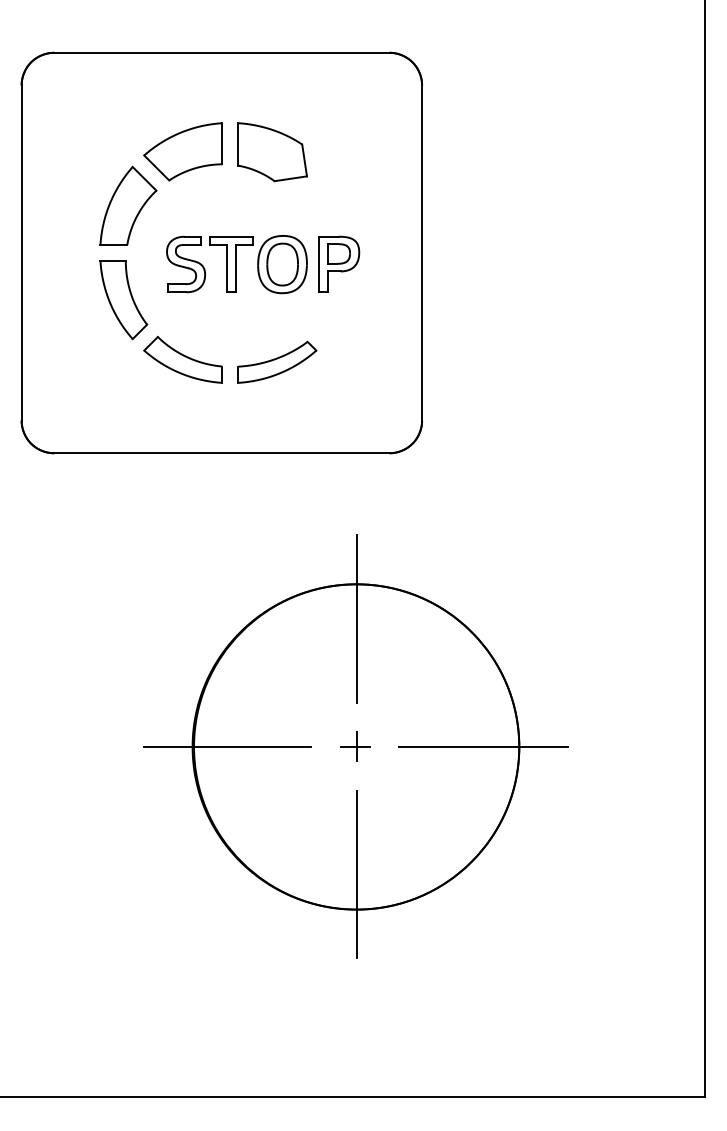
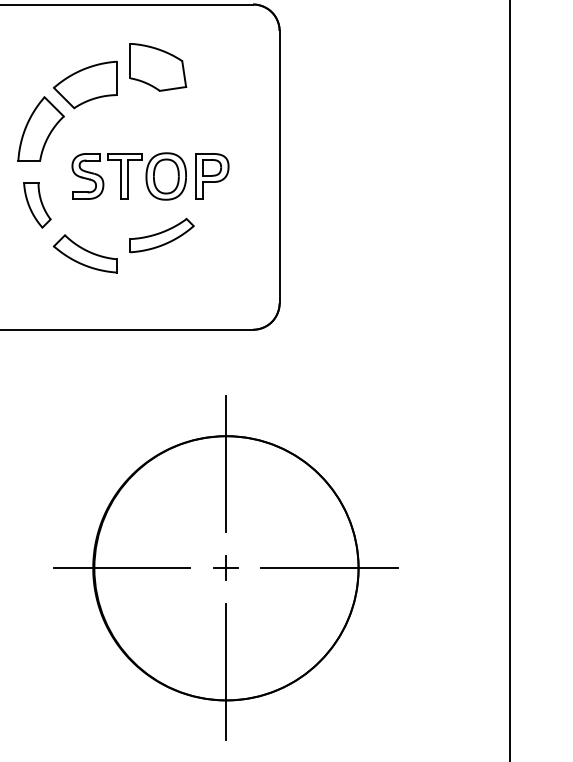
part: (272, 152) -> (158, 67), moved
part: (123, 300) -> (37, 205), size x0.7
part: (277, 361) -> (162, 234), moved

